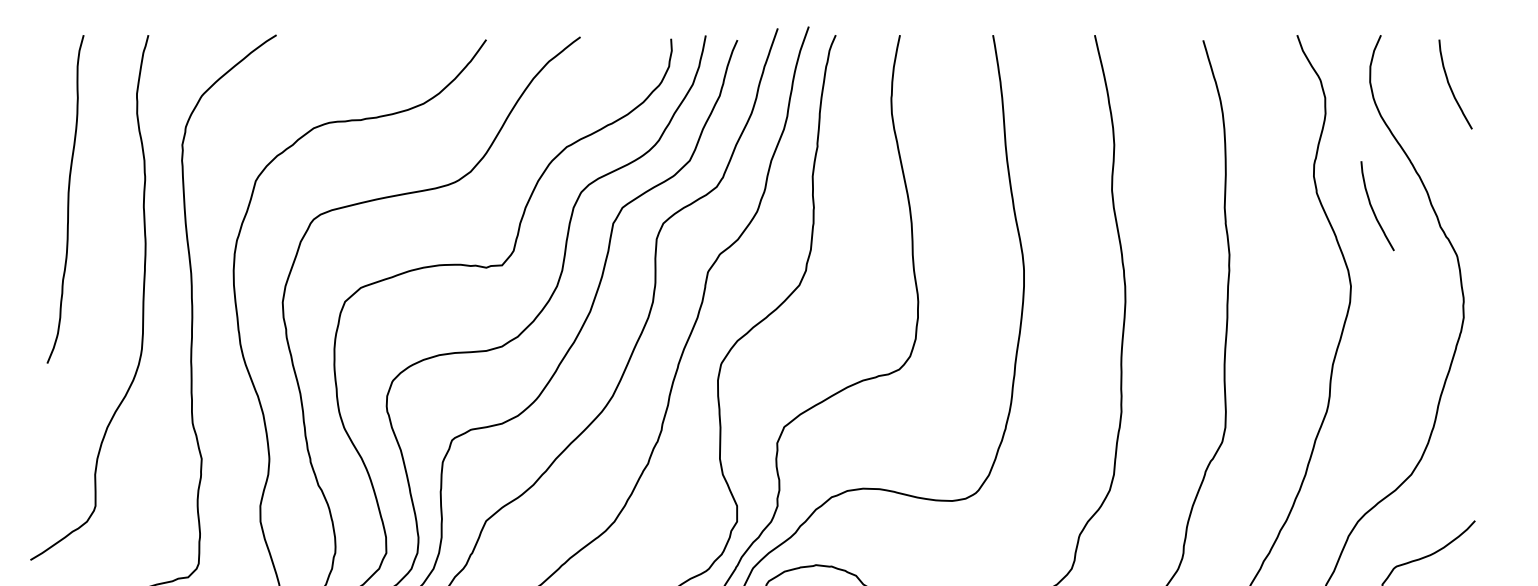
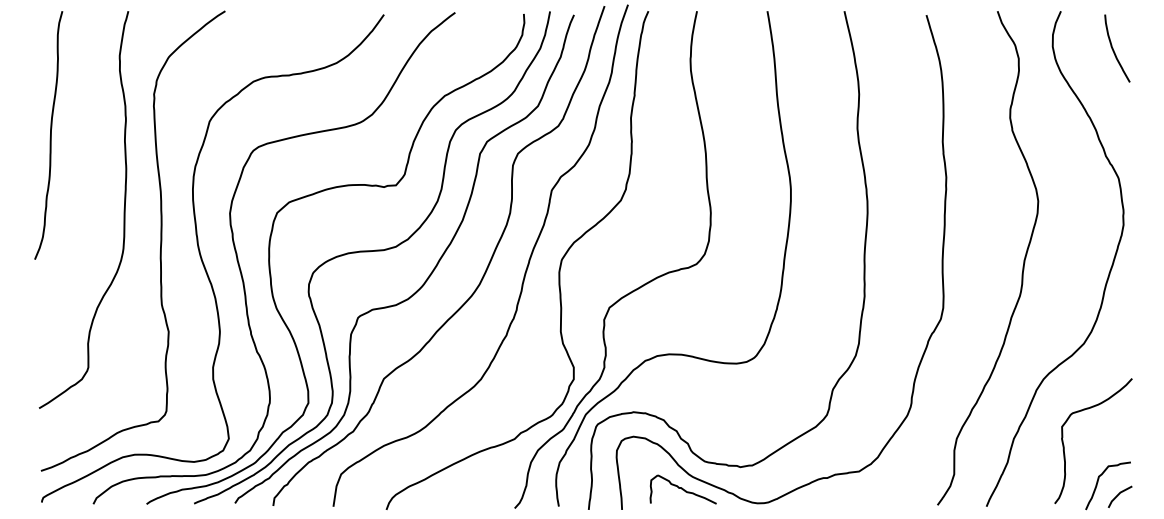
curve: (67, 199) -> (50, 135), moved
curve: (1373, 208) -> (1055, 142), removed

